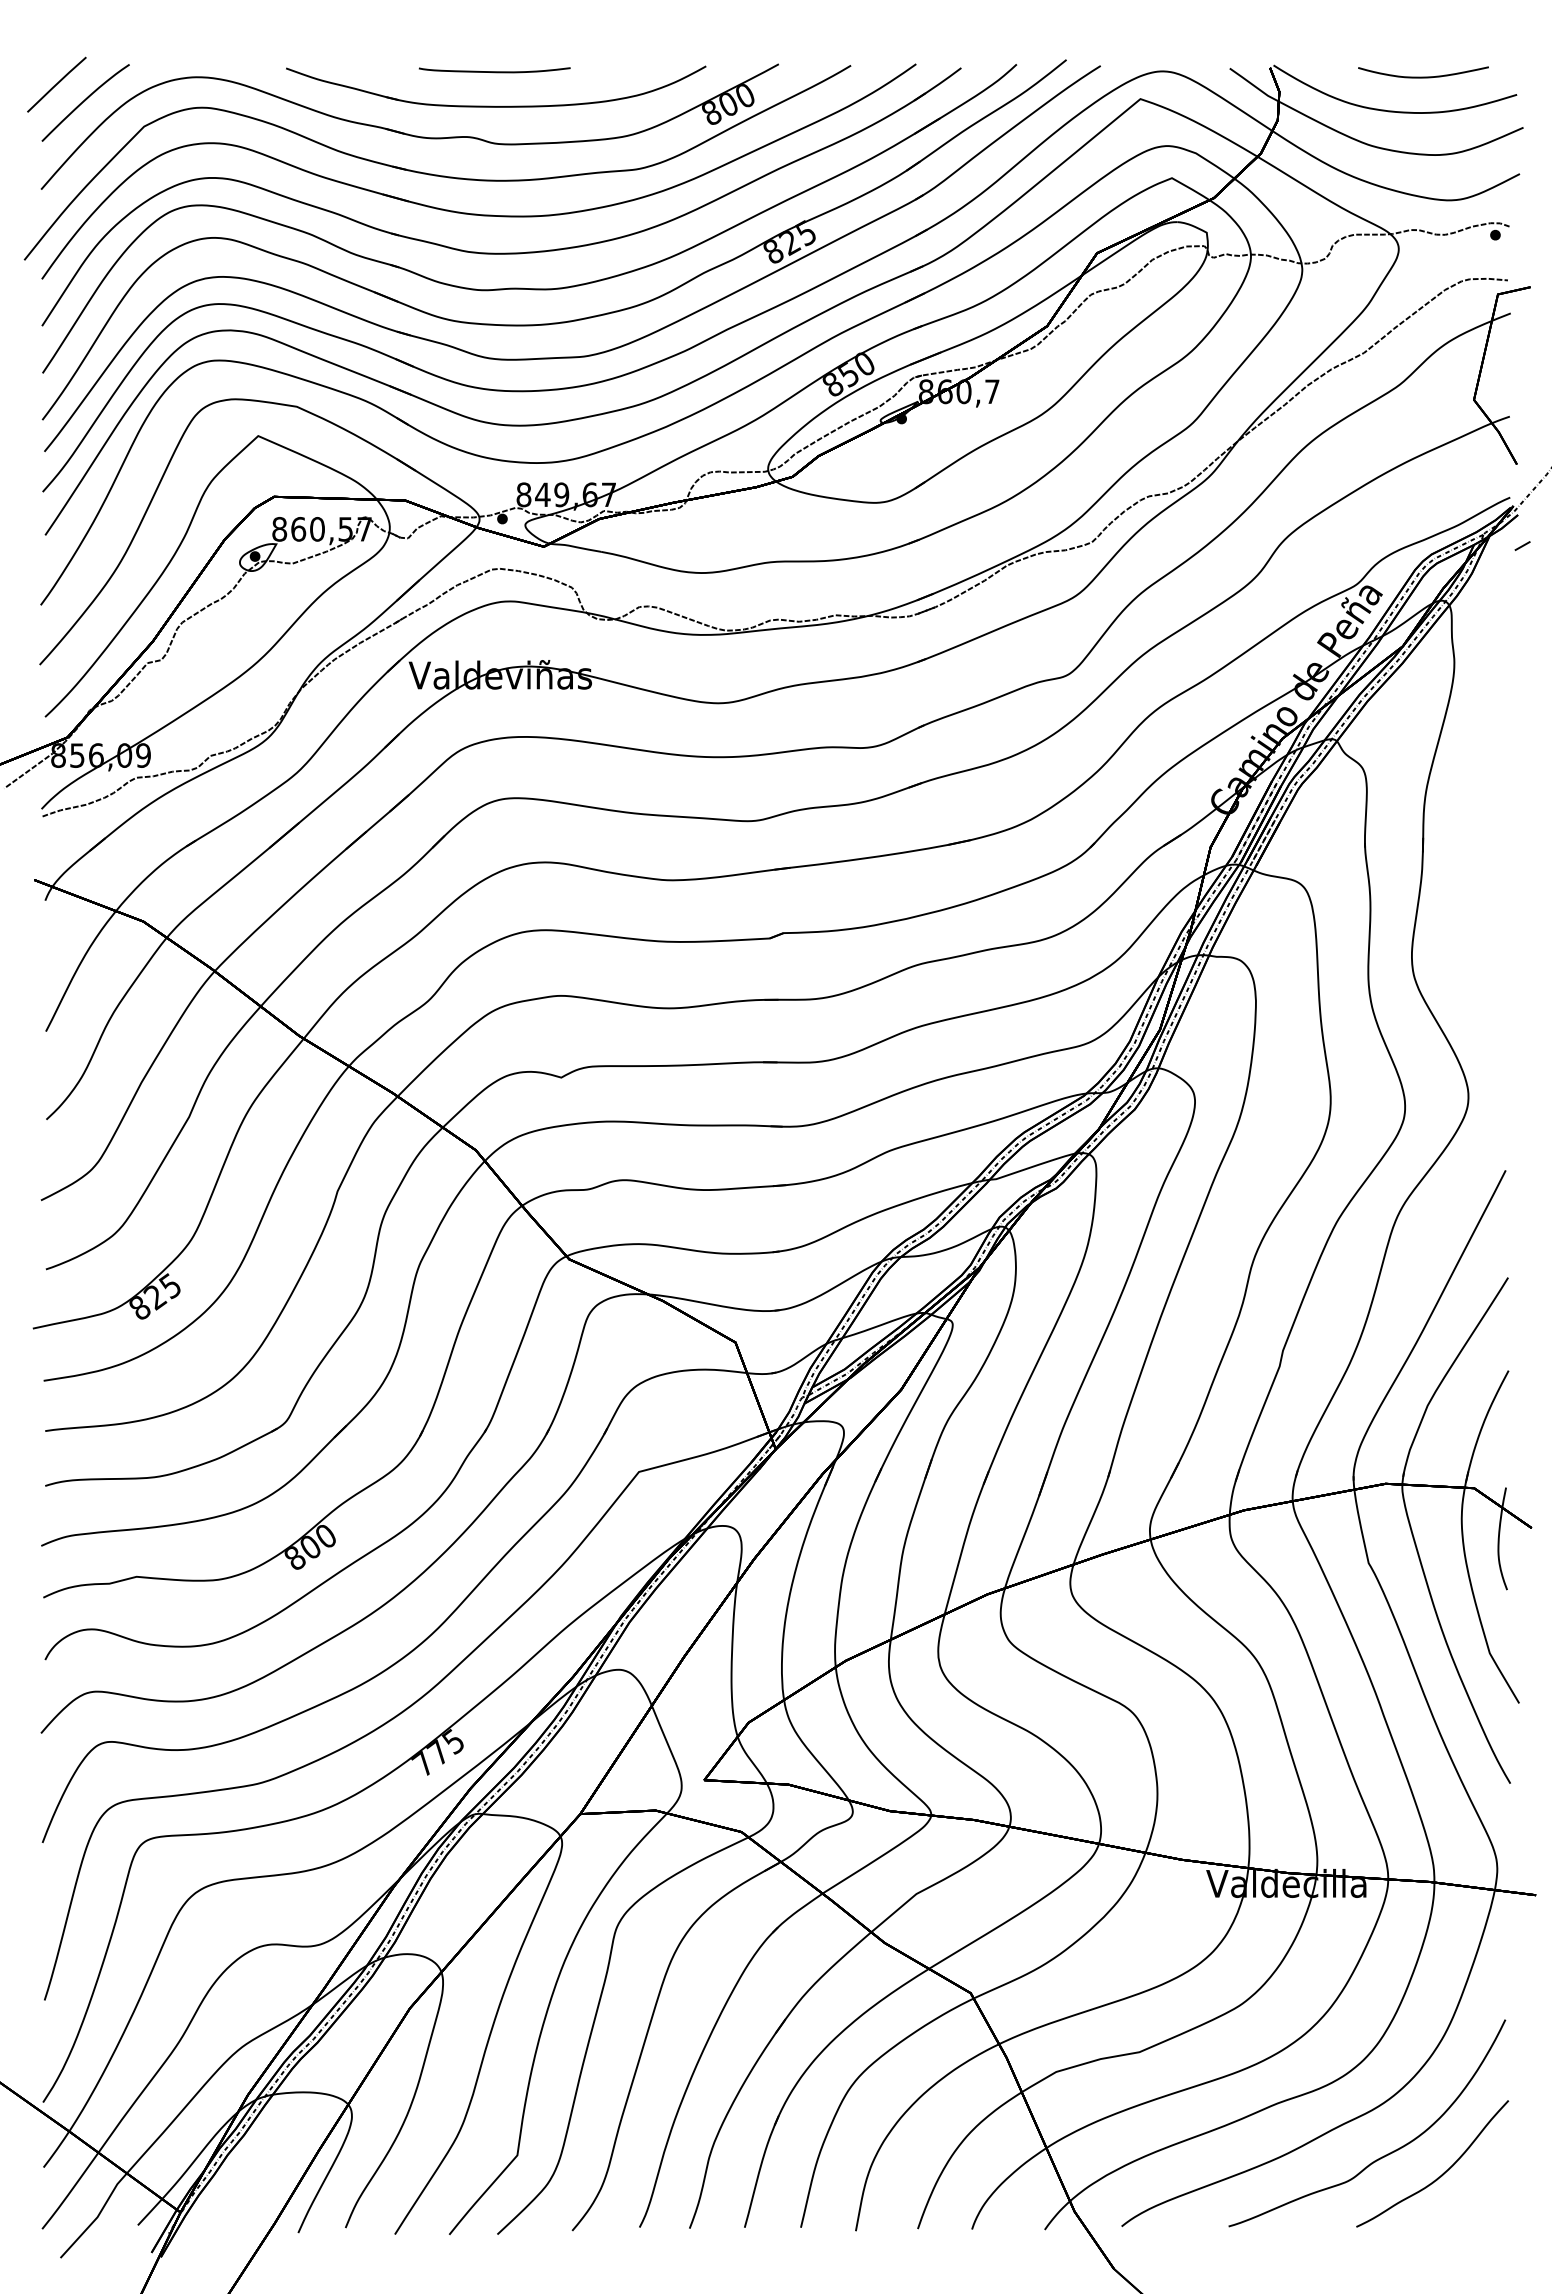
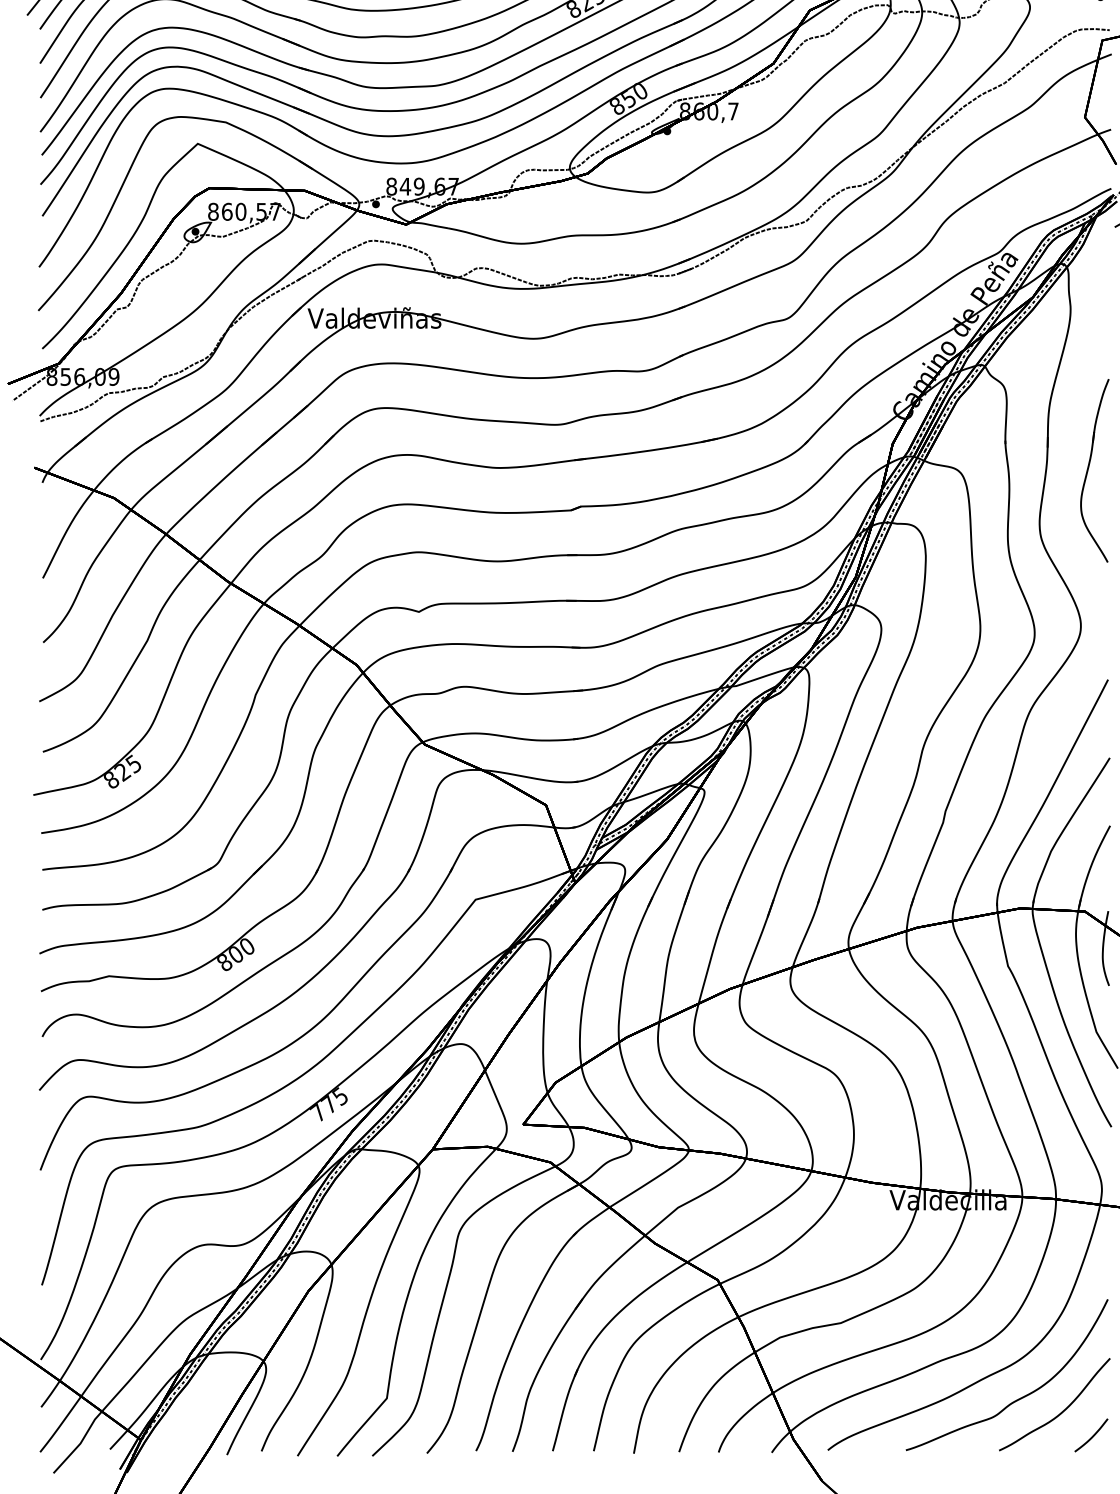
part: (1479, 881) -> (1088, 468), added
curve: (1483, 2207) -> (1091, 1436), added

